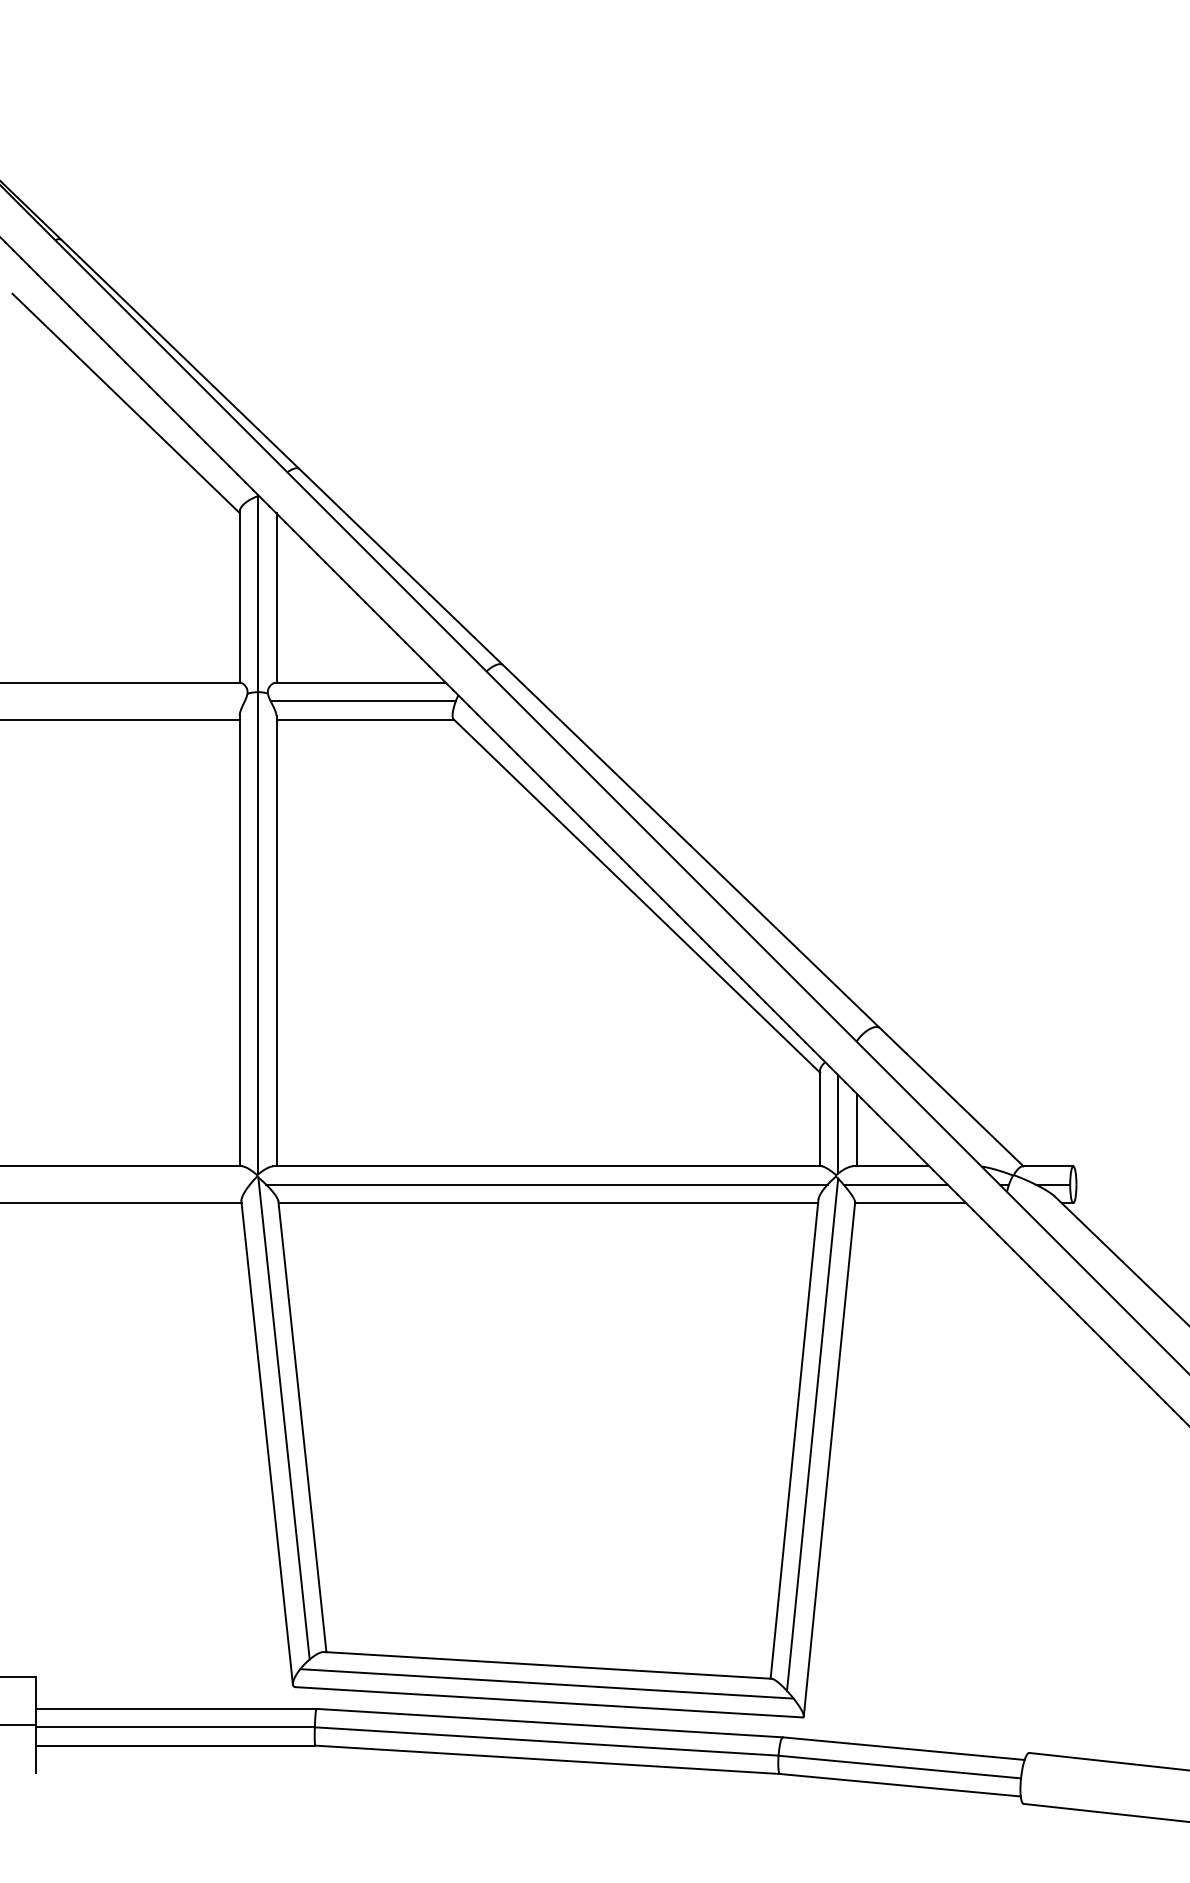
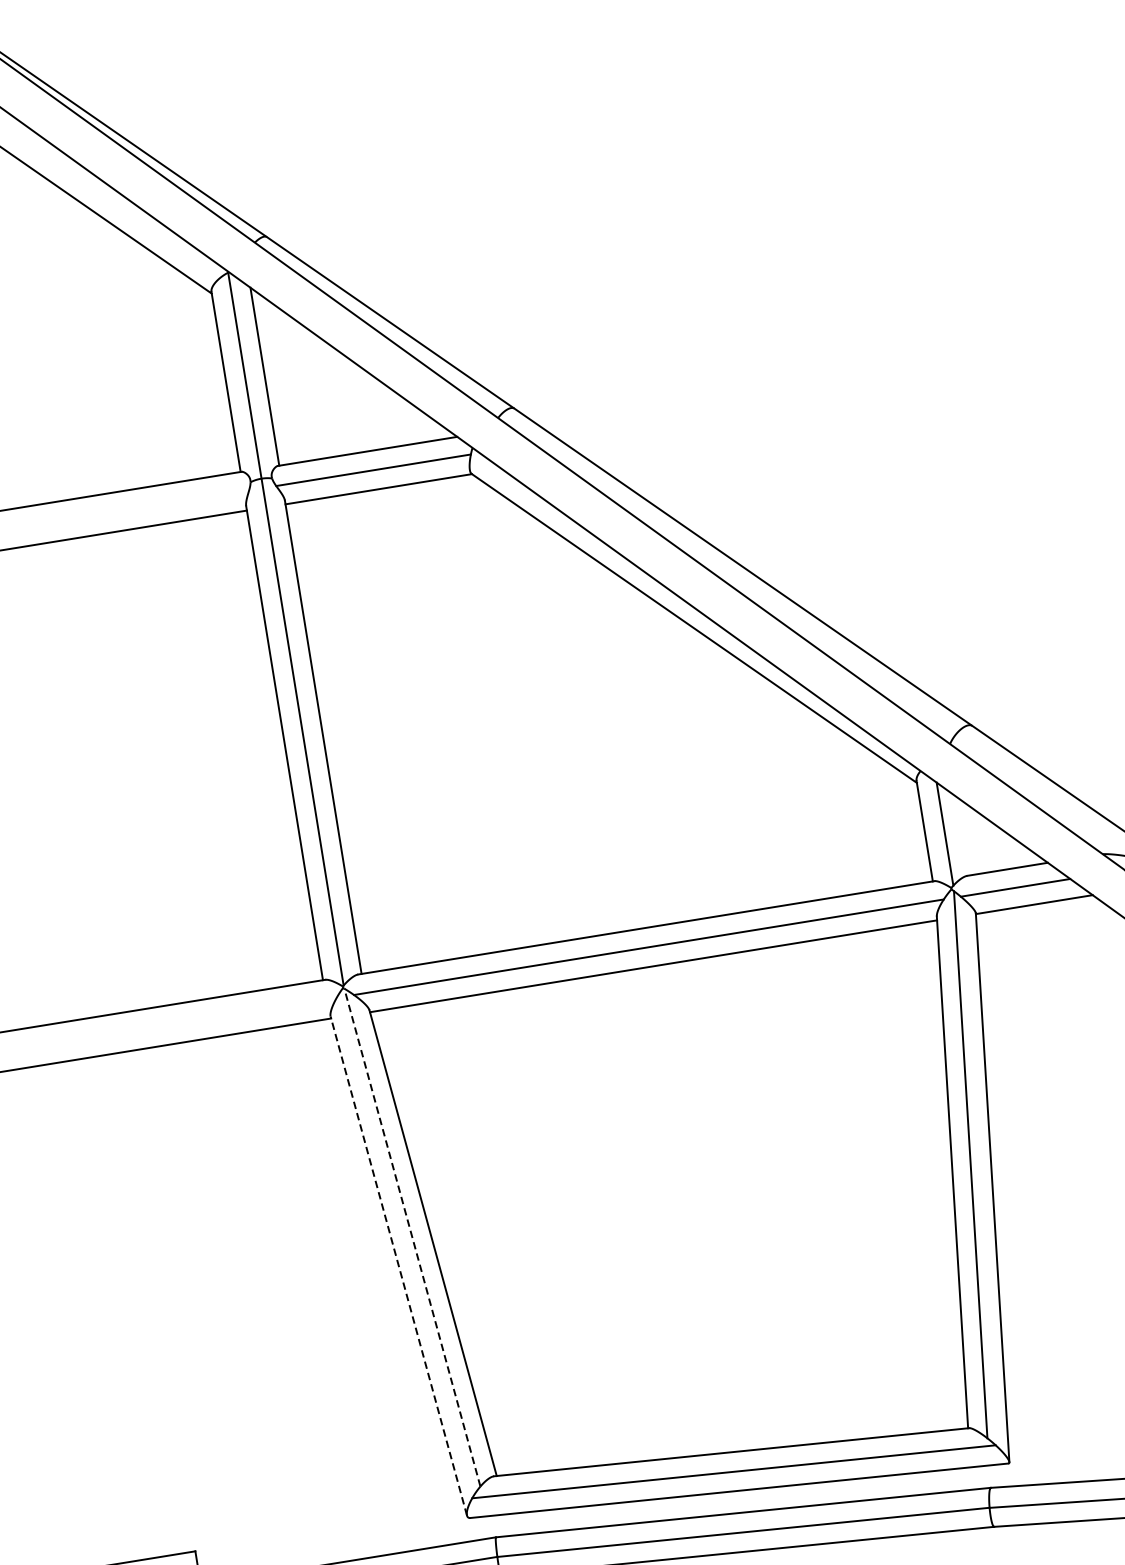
line: (856, 1129) -> (964, 836), removed
line: (283, 1417) -> (411, 1236), solid -> dashed
line: (267, 1442) -> (399, 1265), solid -> dashed

